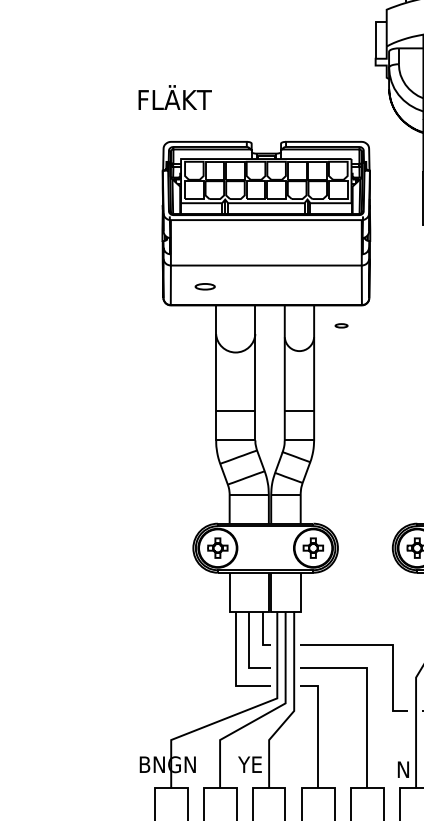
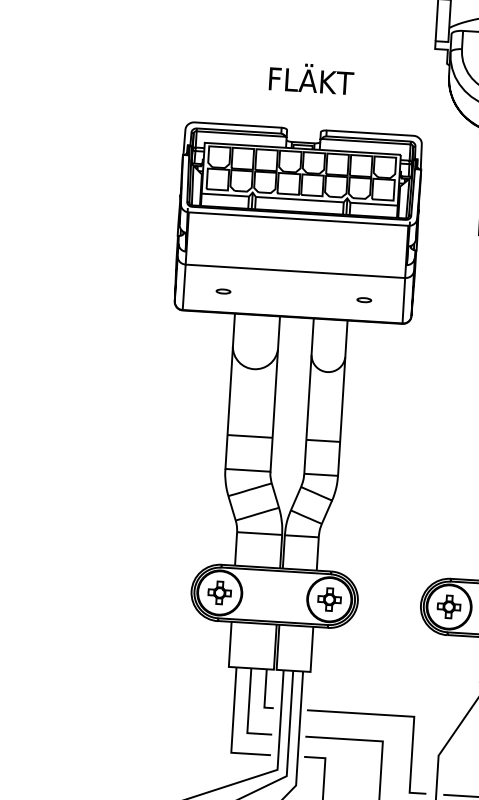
text: (174, 97) -> (310, 78), moved
part: (204, 286) -> (222, 291), size x0.62
part: (341, 325) -> (364, 299), moved

